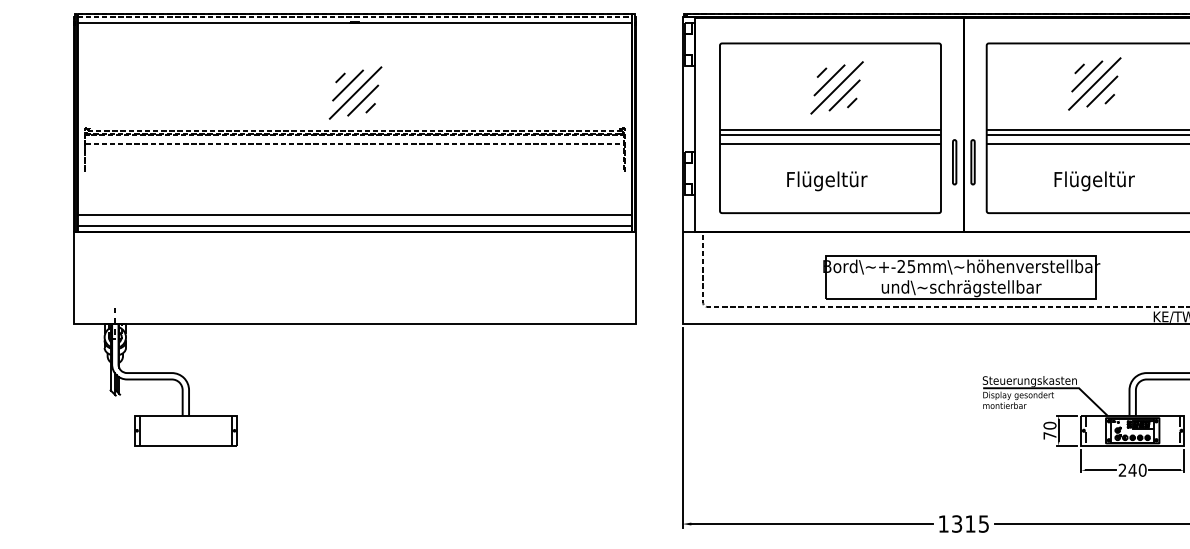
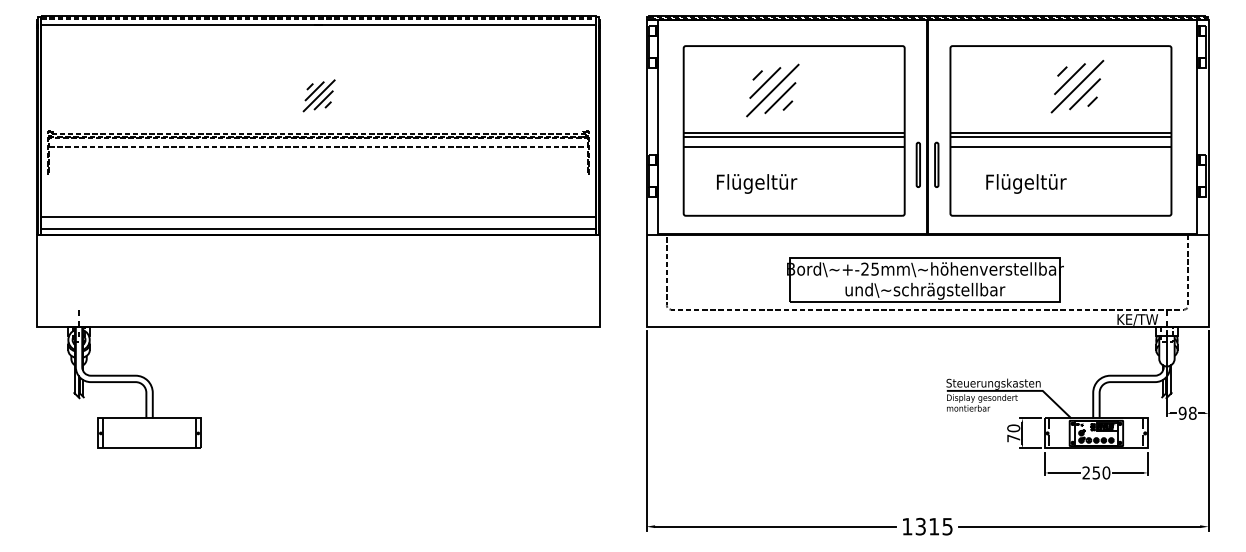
part: (1094, 83) -> (1077, 86), moved
part: (836, 87) -> (772, 90), moved
part: (354, 92) -> (318, 95), size x0.6
text: (827, 180) -> (757, 183), moved
text: (1094, 180) -> (1026, 183), moved
text: (1132, 469) -> (1096, 472), 240 -> 250

